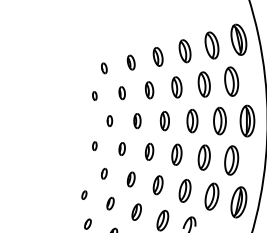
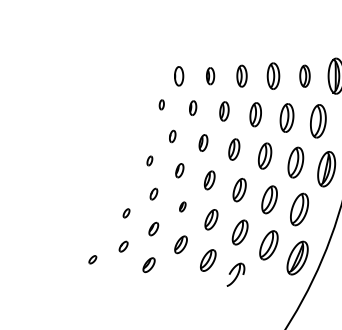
part: (211, 45) -> (304, 76), size x0.7
part: (103, 67) -> (178, 75), size x1.6
part: (130, 179) -> (182, 206), size x0.6

